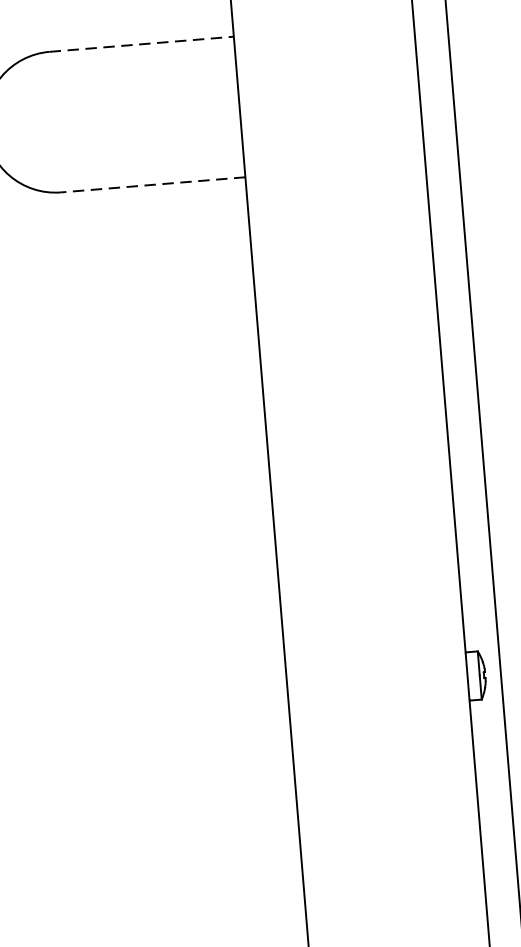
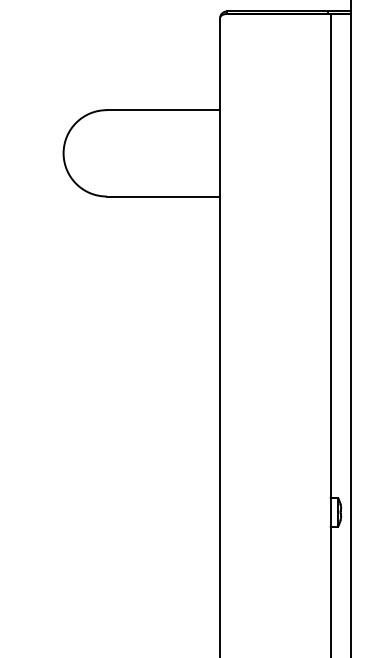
line: (141, 44) -> (163, 110), dashed -> solid
line: (153, 184) -> (163, 196), dashed -> solid

